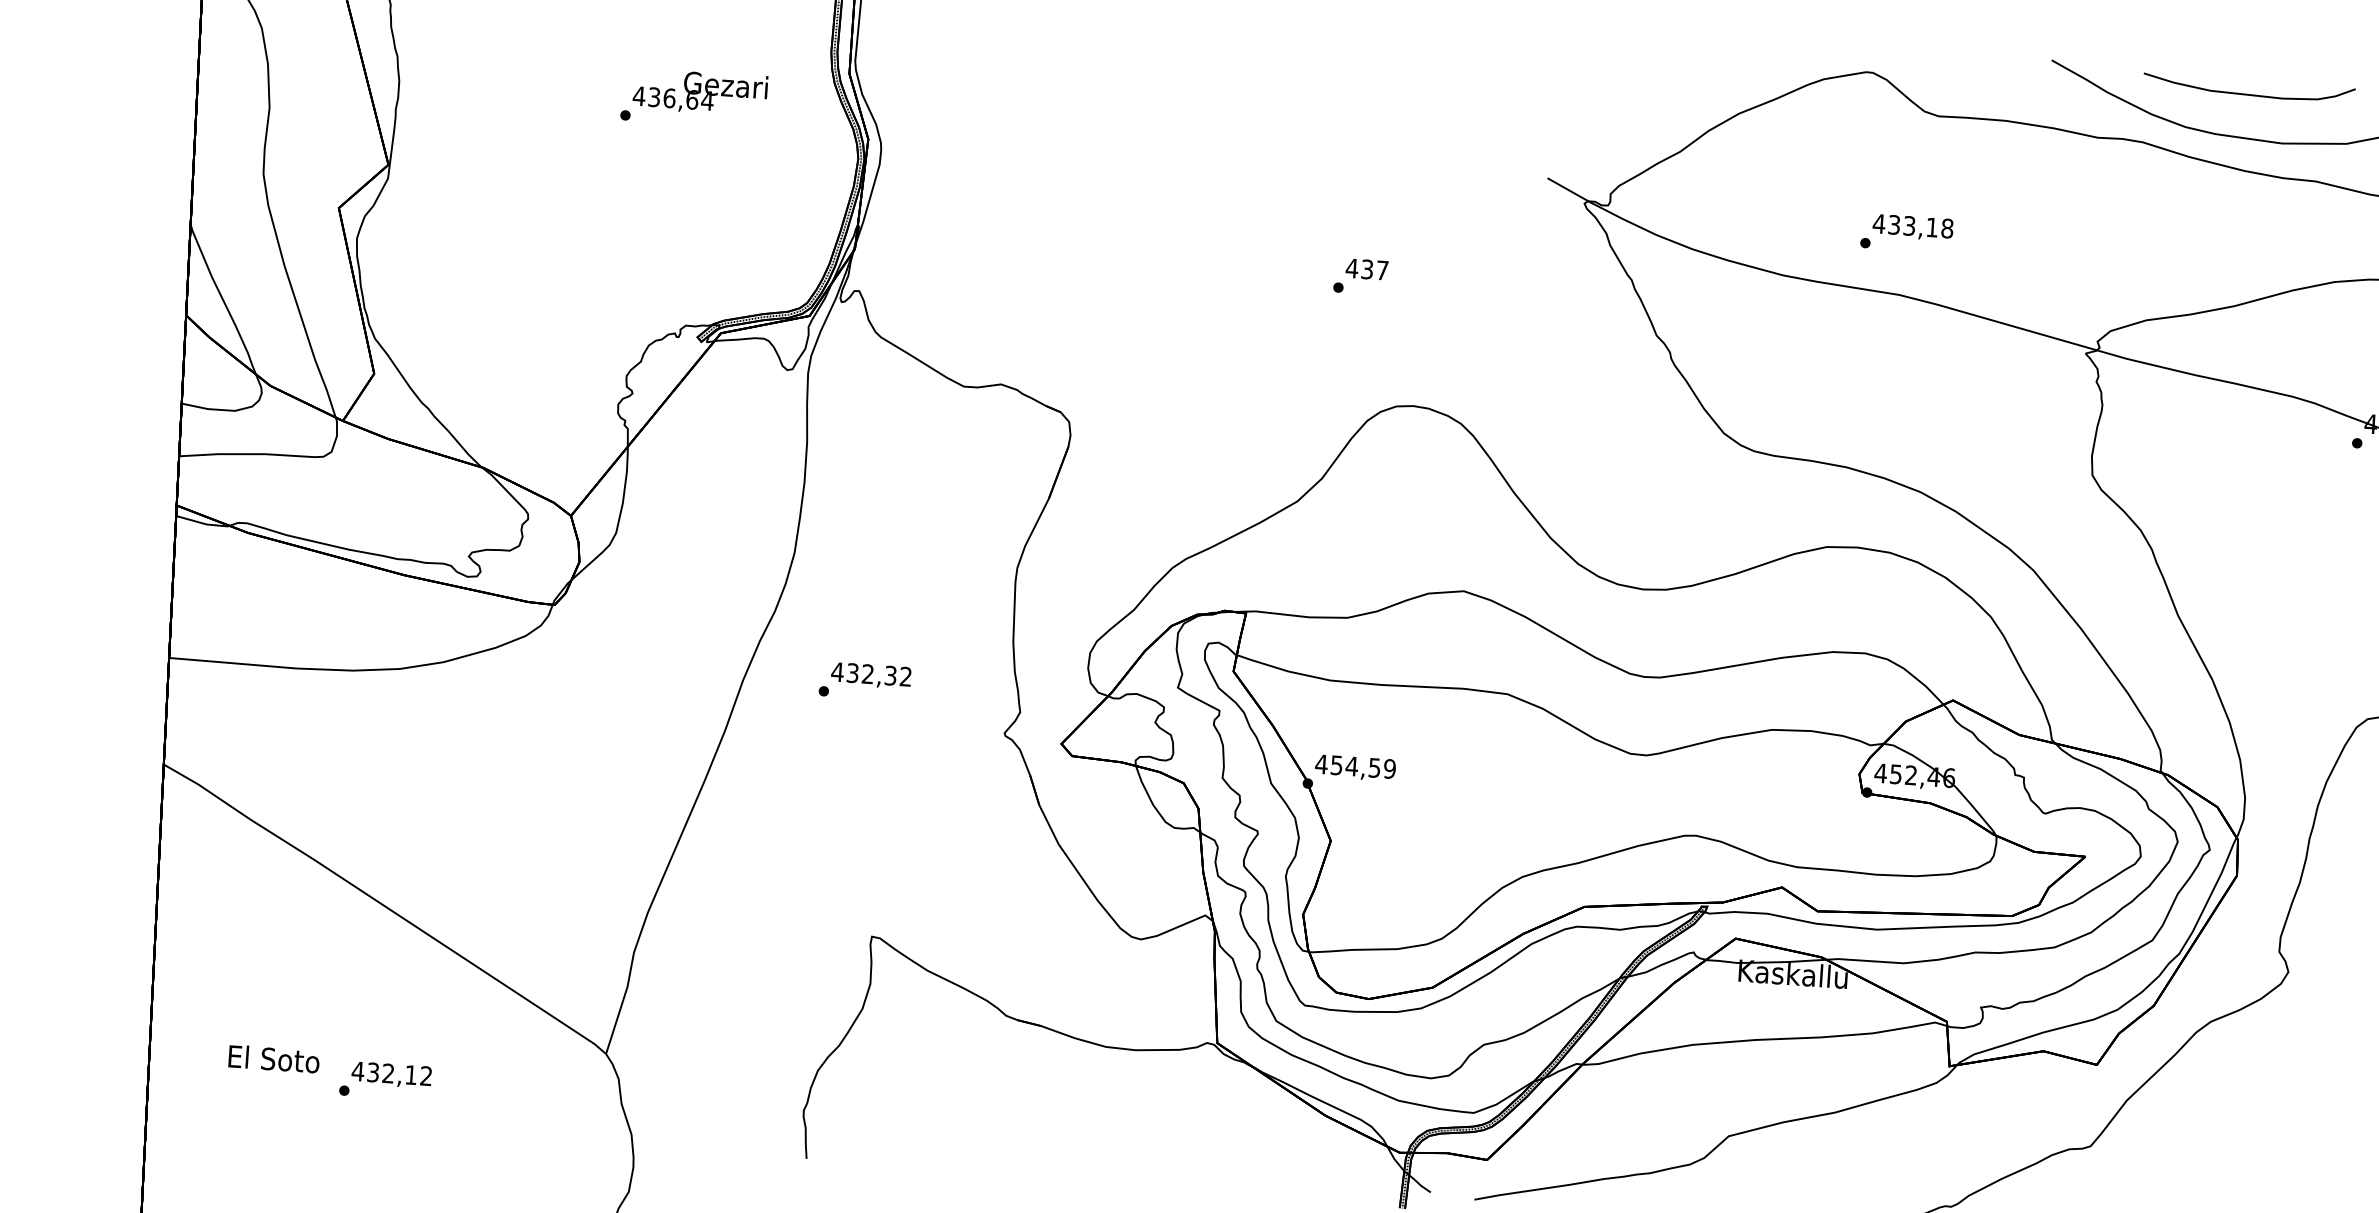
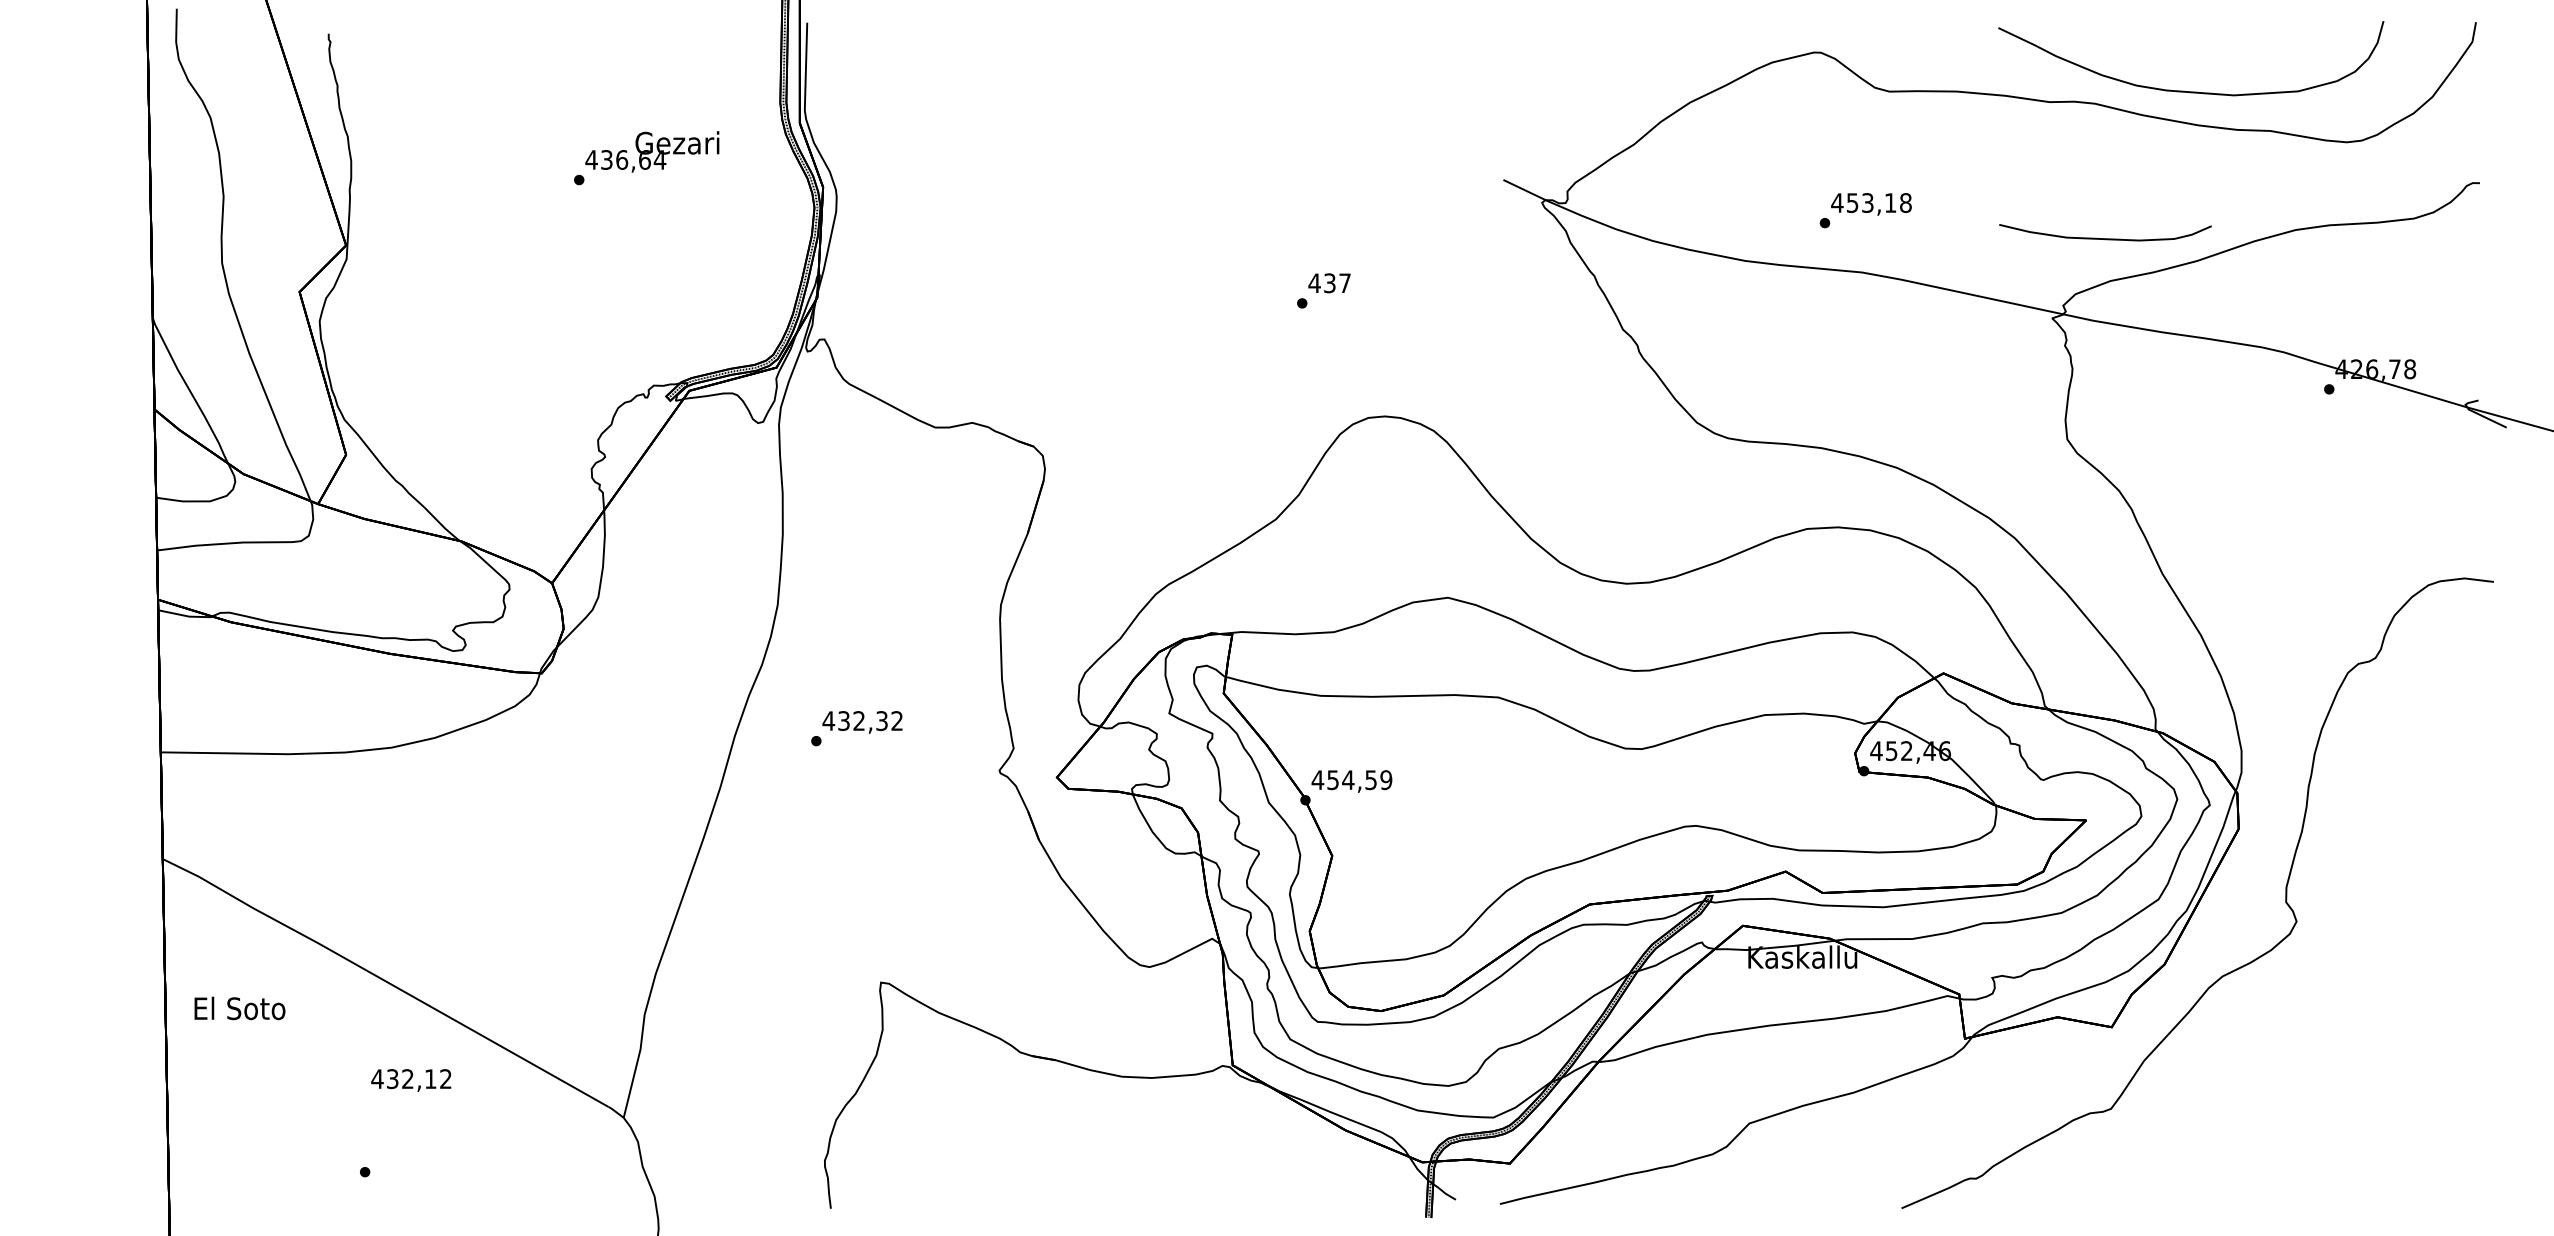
part: (2249, 88) -> (2105, 232), moved
text: (1894, 224) -> (1852, 202), 433,18 -> 453,18
text: (273, 1059) -> (239, 1008), moved
text: (391, 1075) -> (411, 1080), moved

